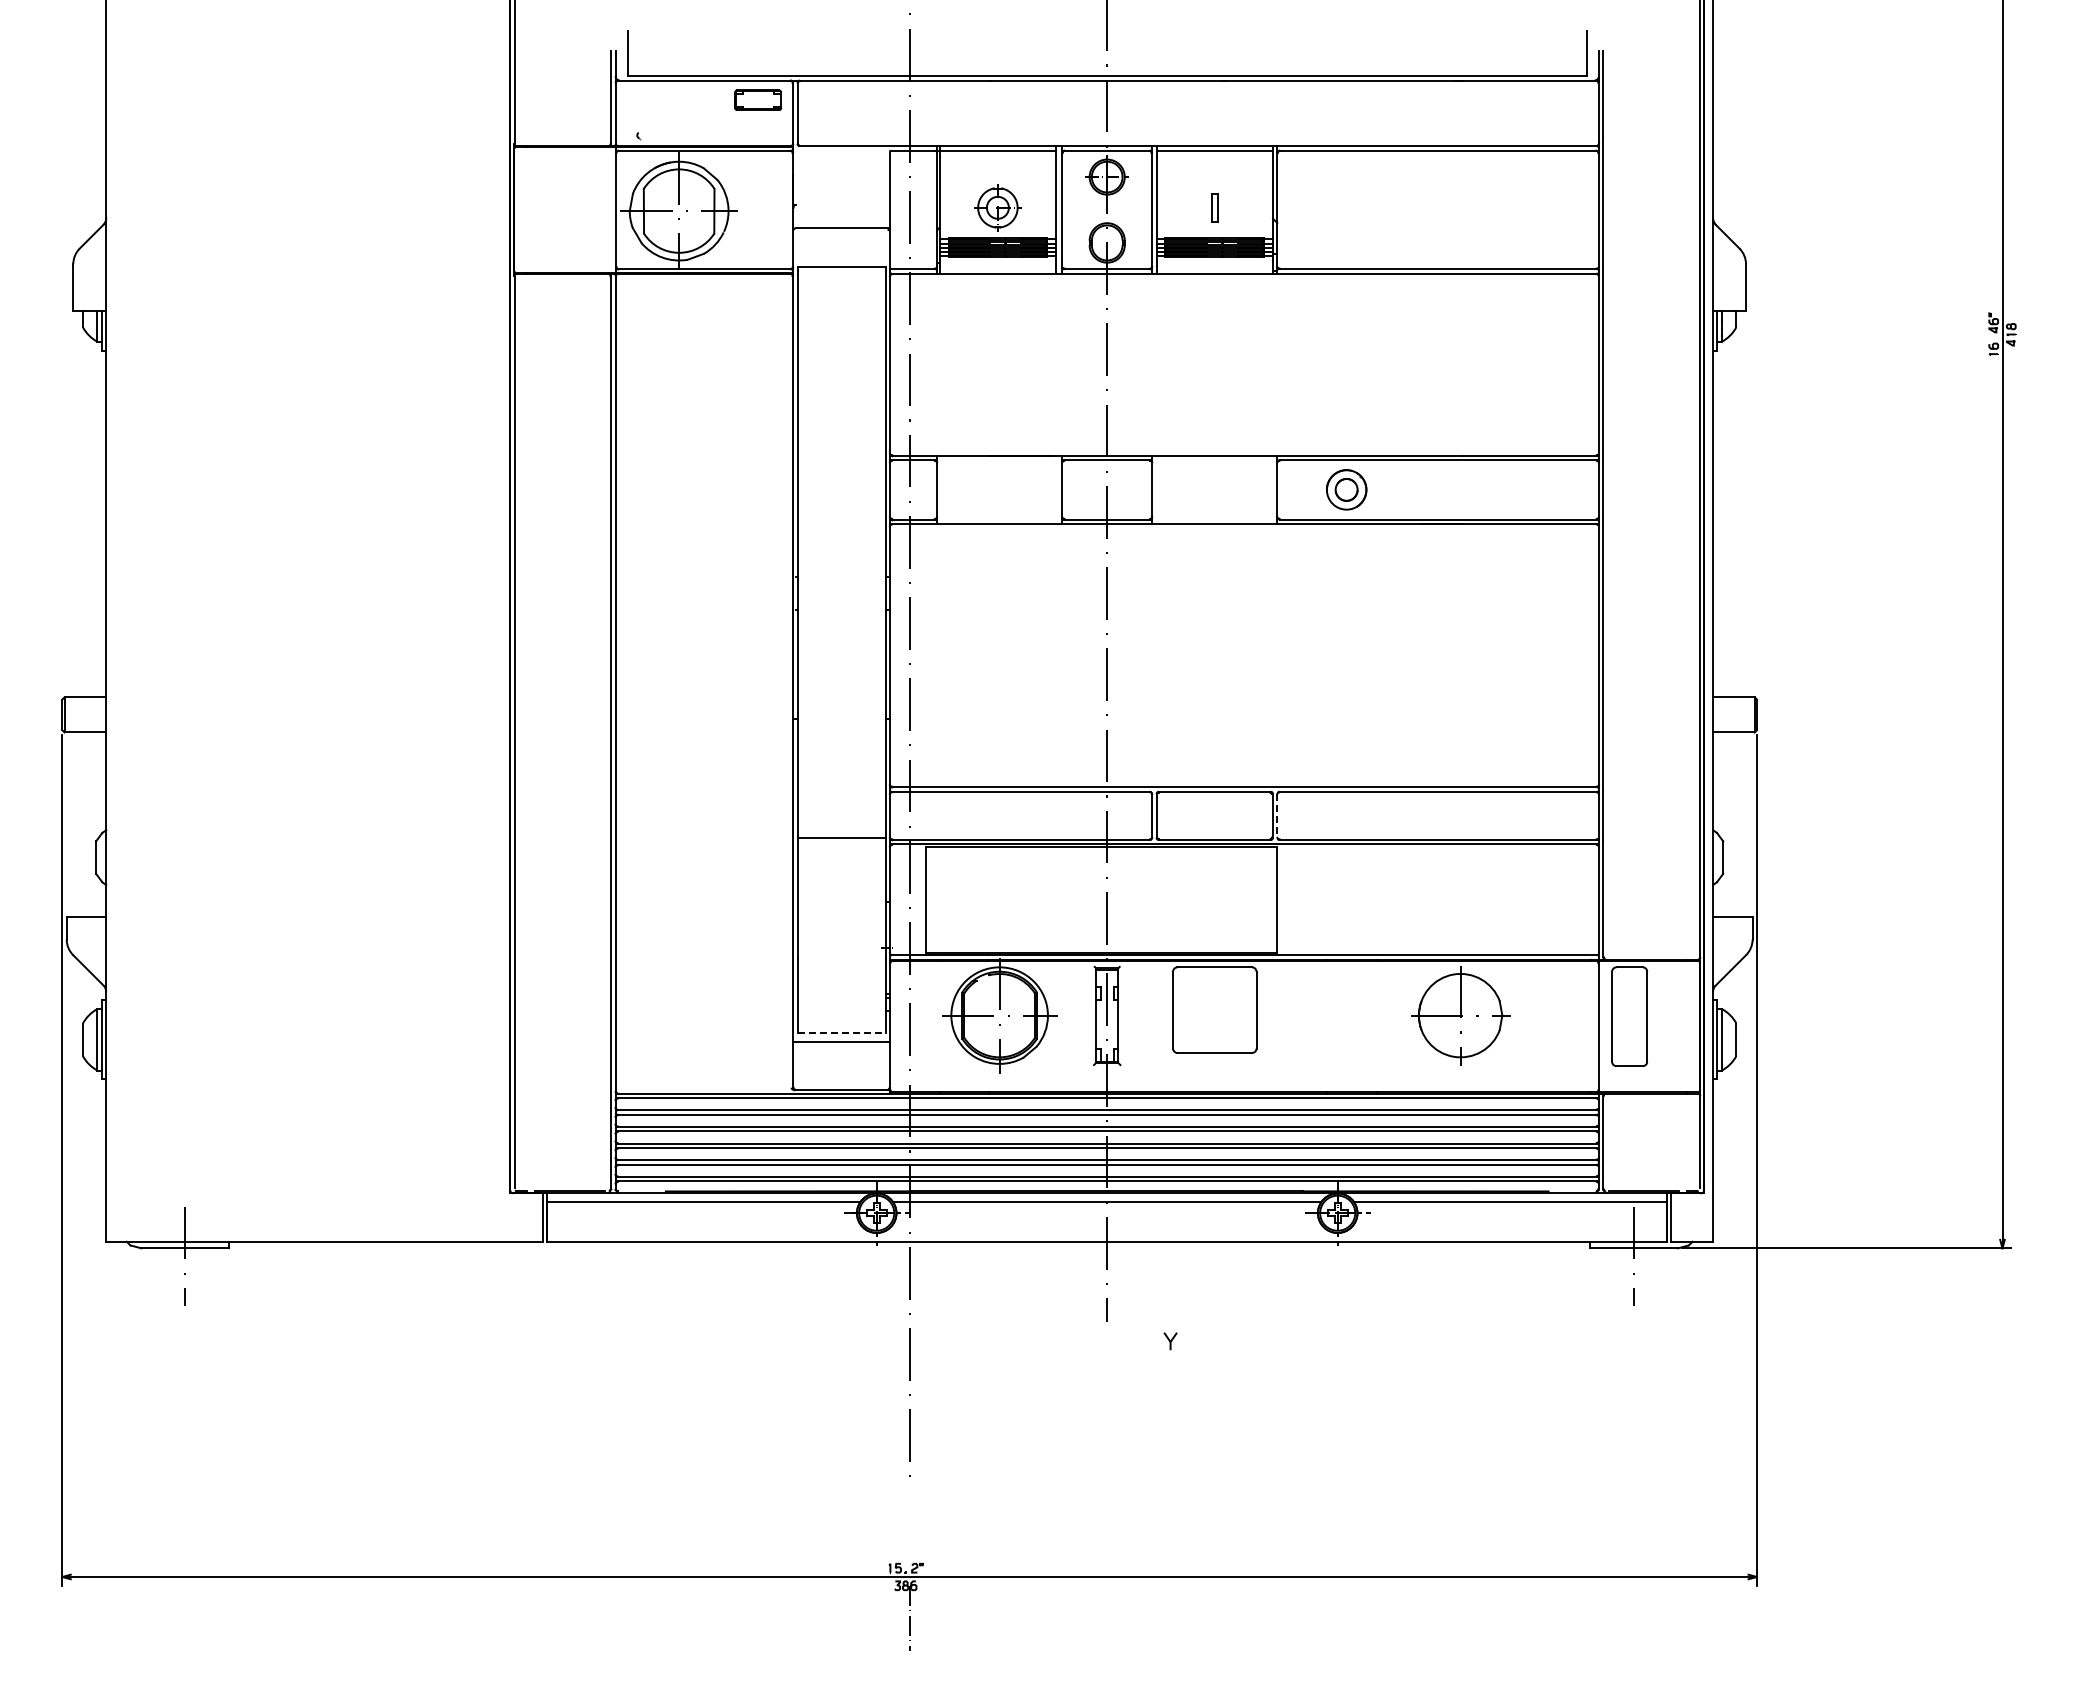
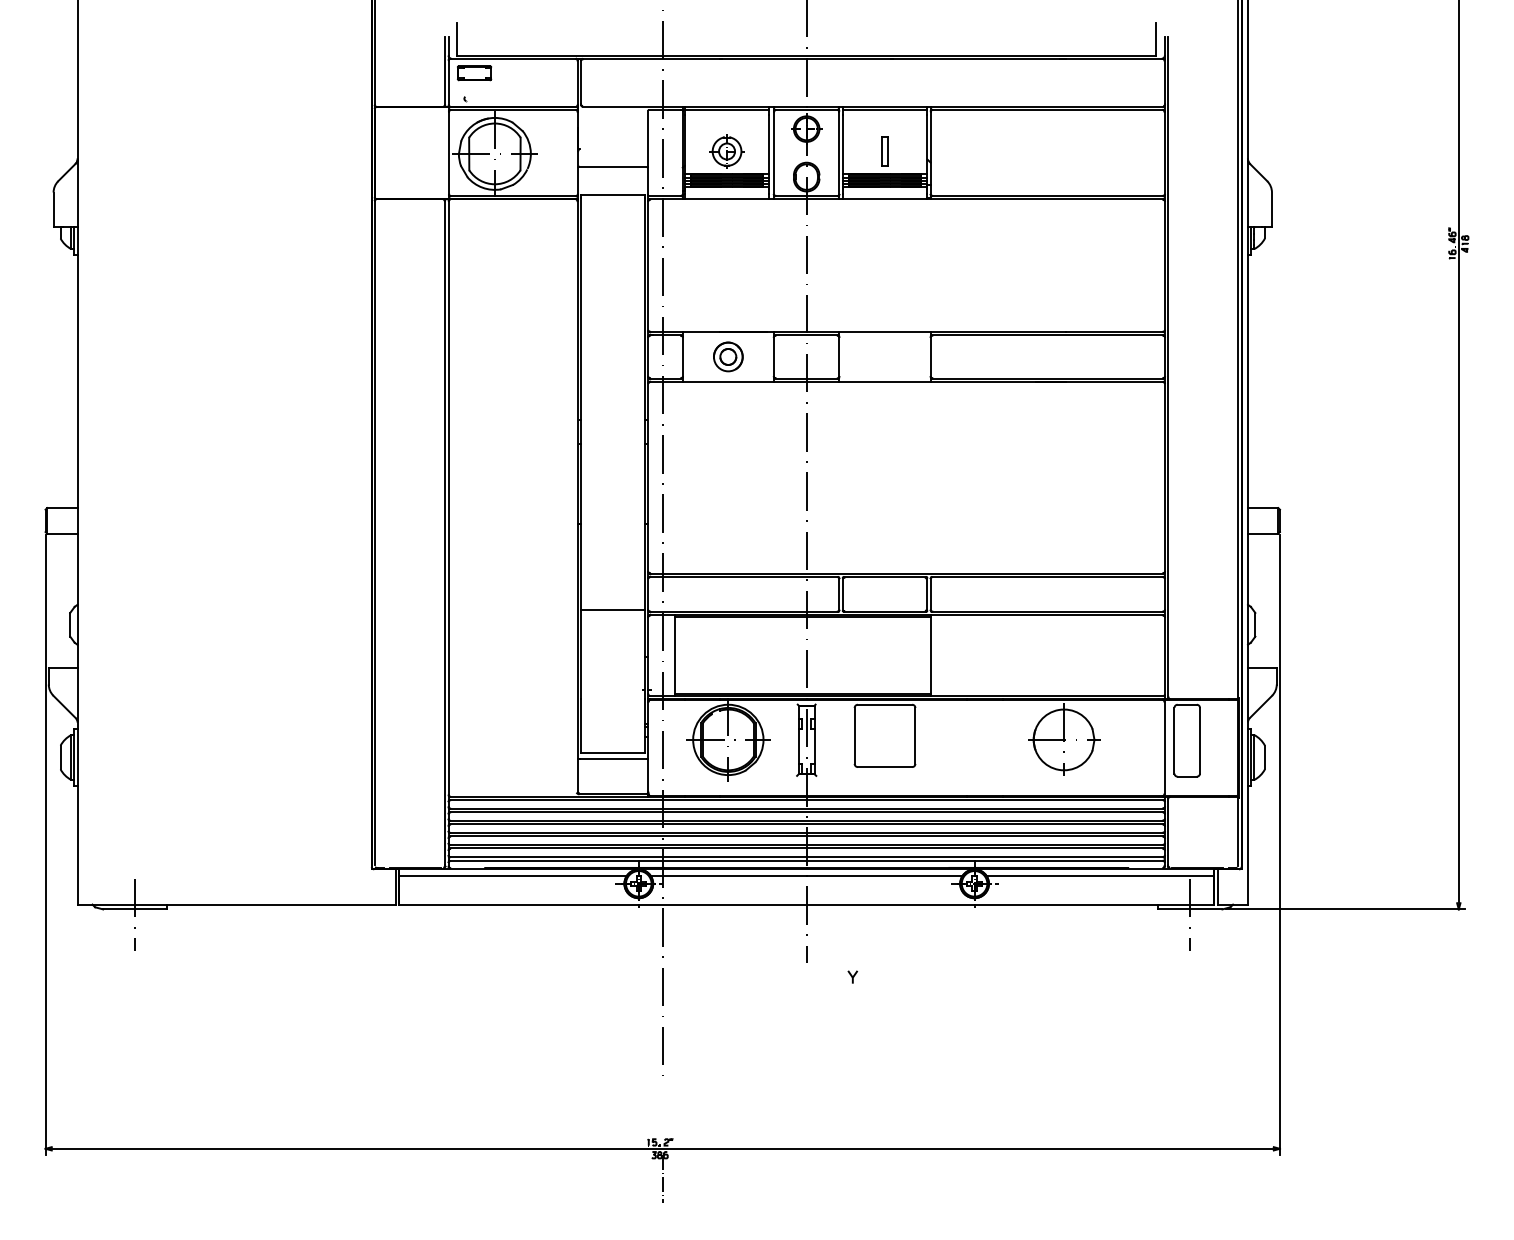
part: (758, 99) -> (474, 72), moved
part: (1214, 207) -> (884, 151), size x1.43
part: (1346, 489) -> (728, 356), moved
line: (1277, 815) -> (930, 594), dashed -> solid
line: (841, 1033) -> (613, 752), dashed -> solid

